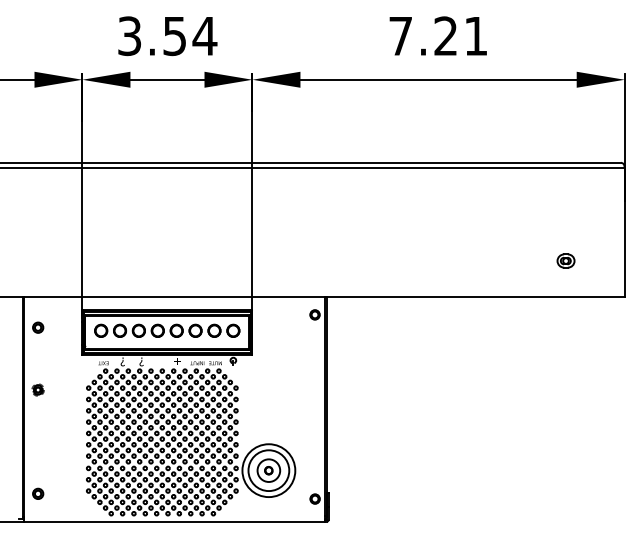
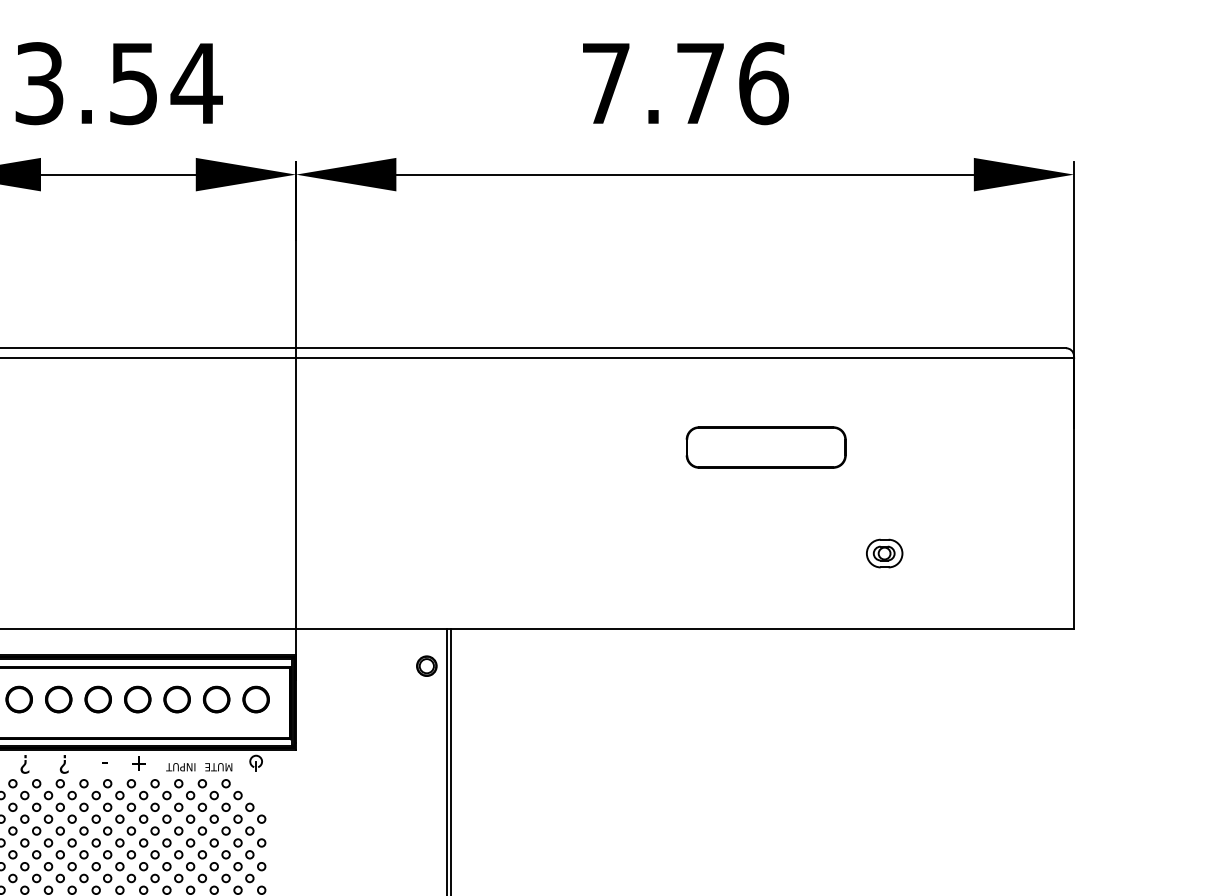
text: (461, 36) -> (733, 84), 7.21 -> 7.76
part: (477, 209) -> (766, 445), added
part: (565, 260) -> (883, 552), moved

